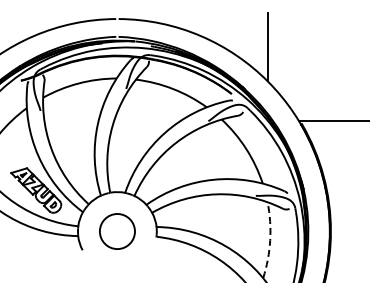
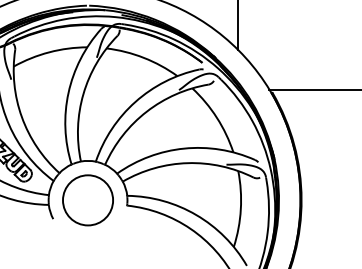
circle: (117, 231) -> (88, 200), size x1.43
arc: (270, 240) -> (241, 209), dashed -> solid

